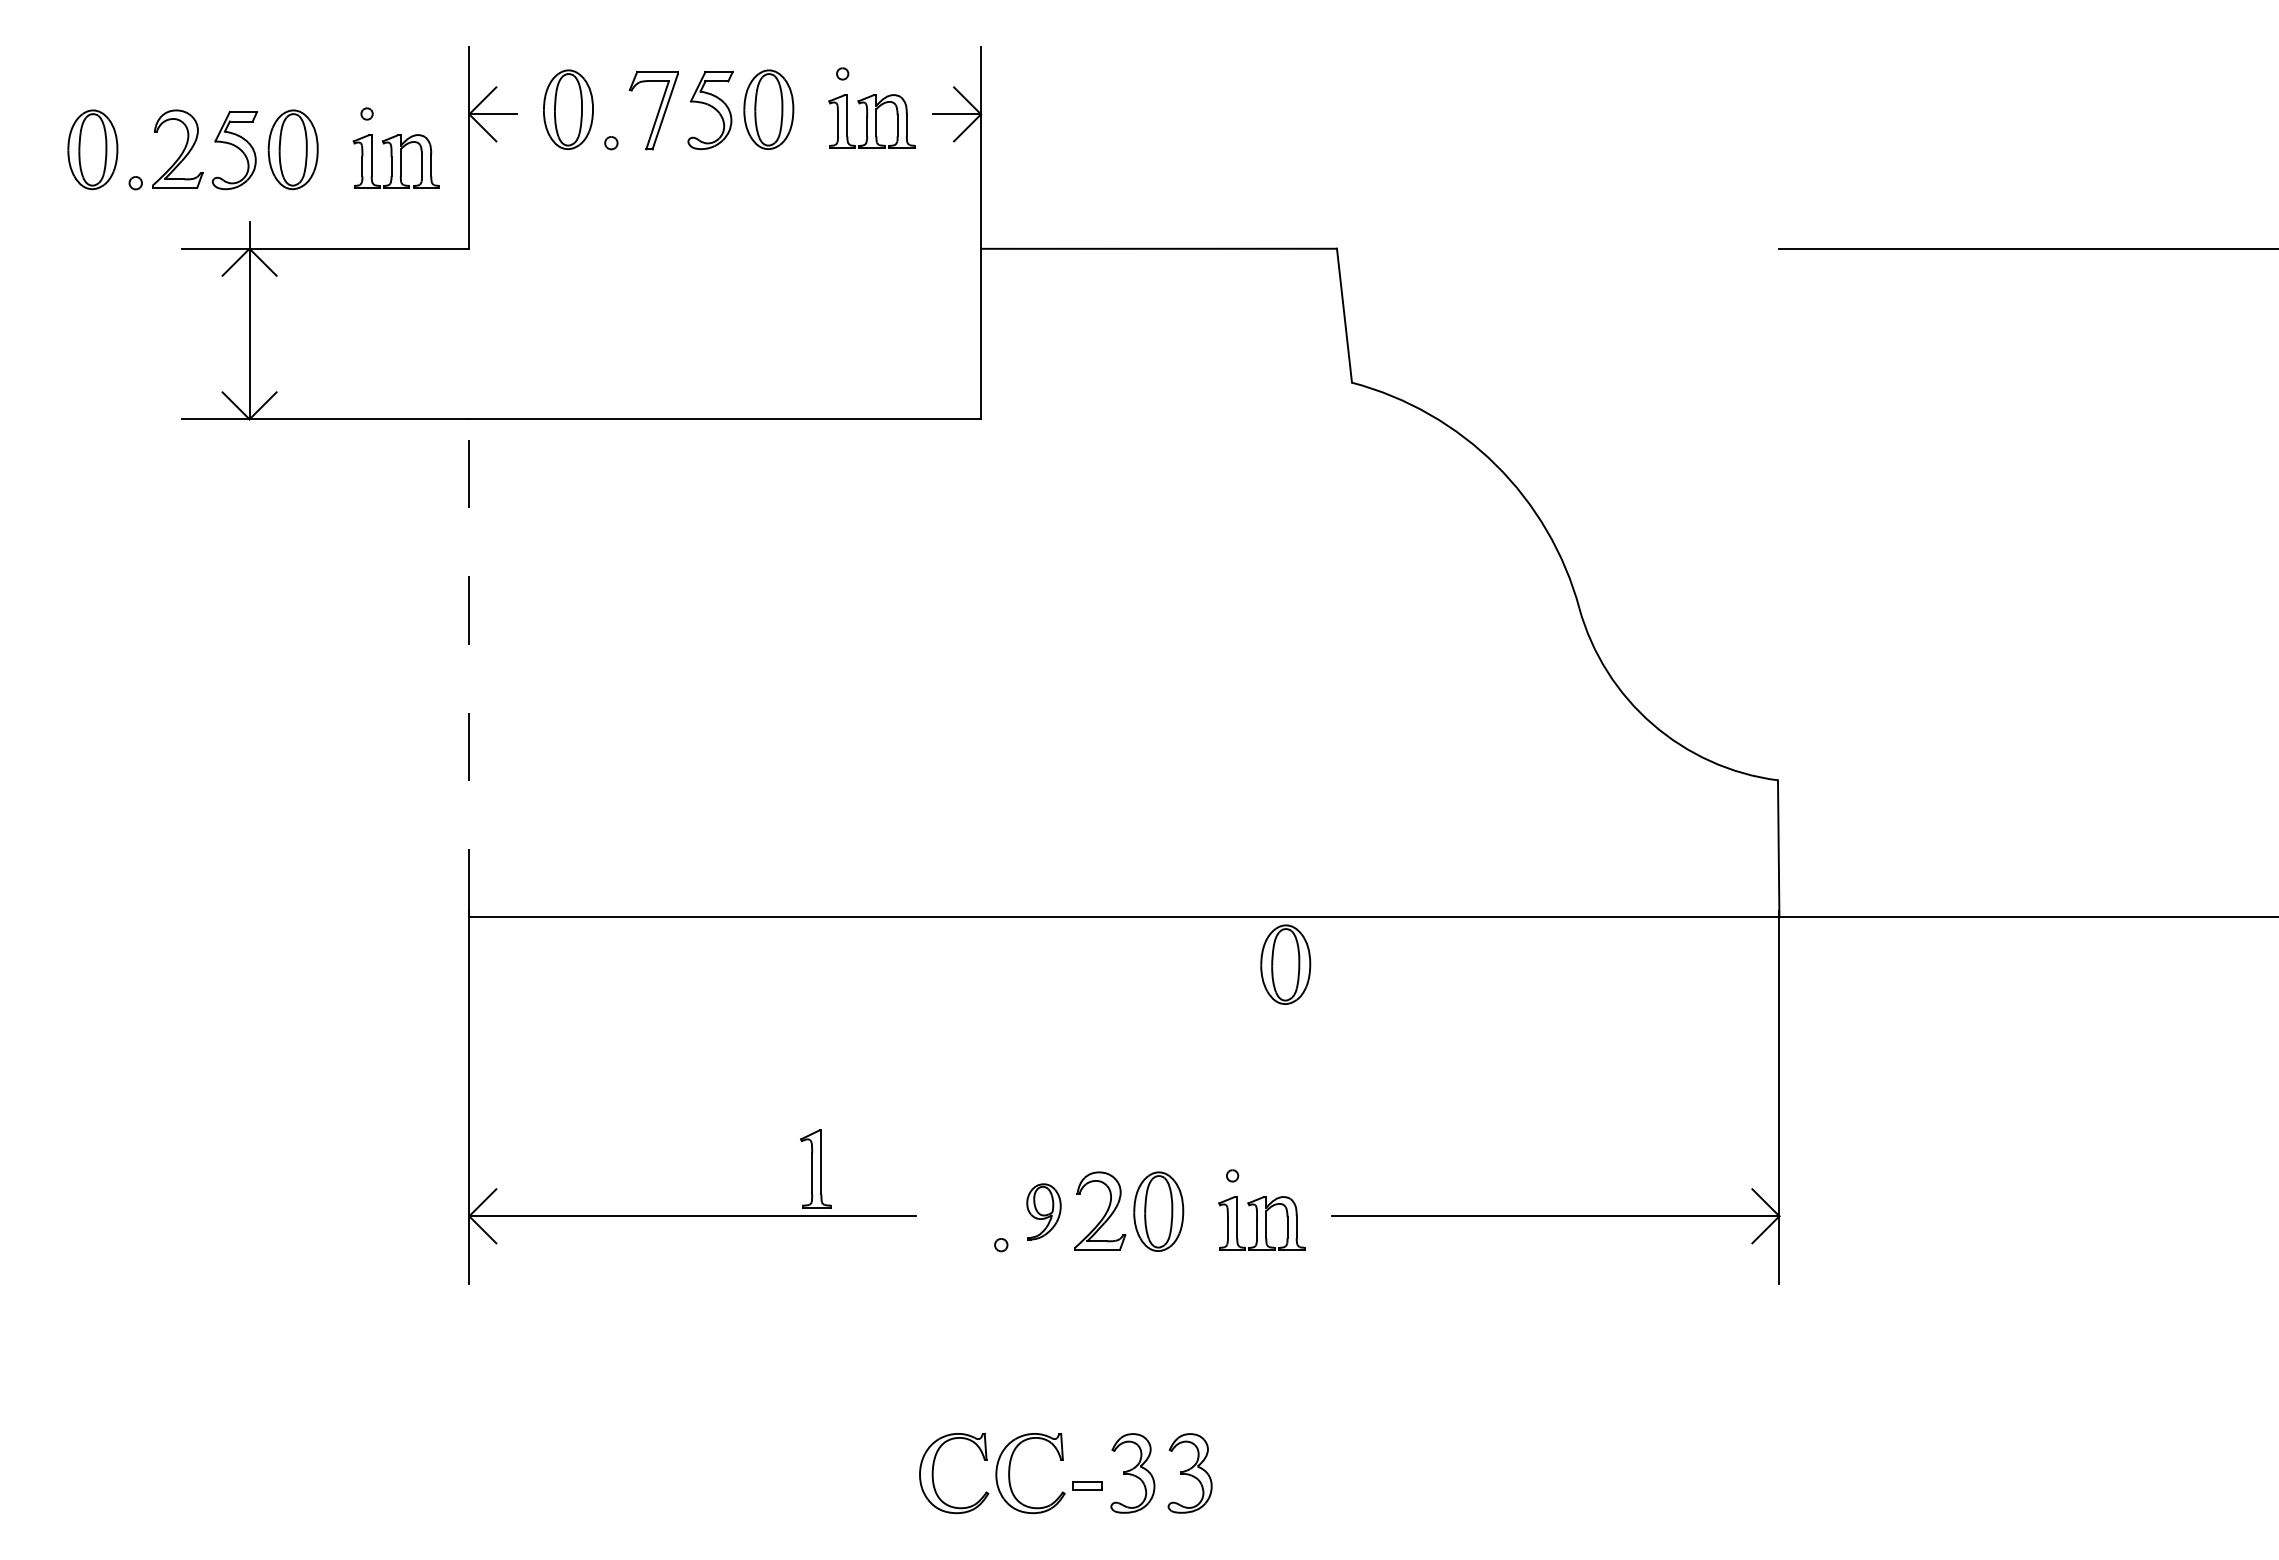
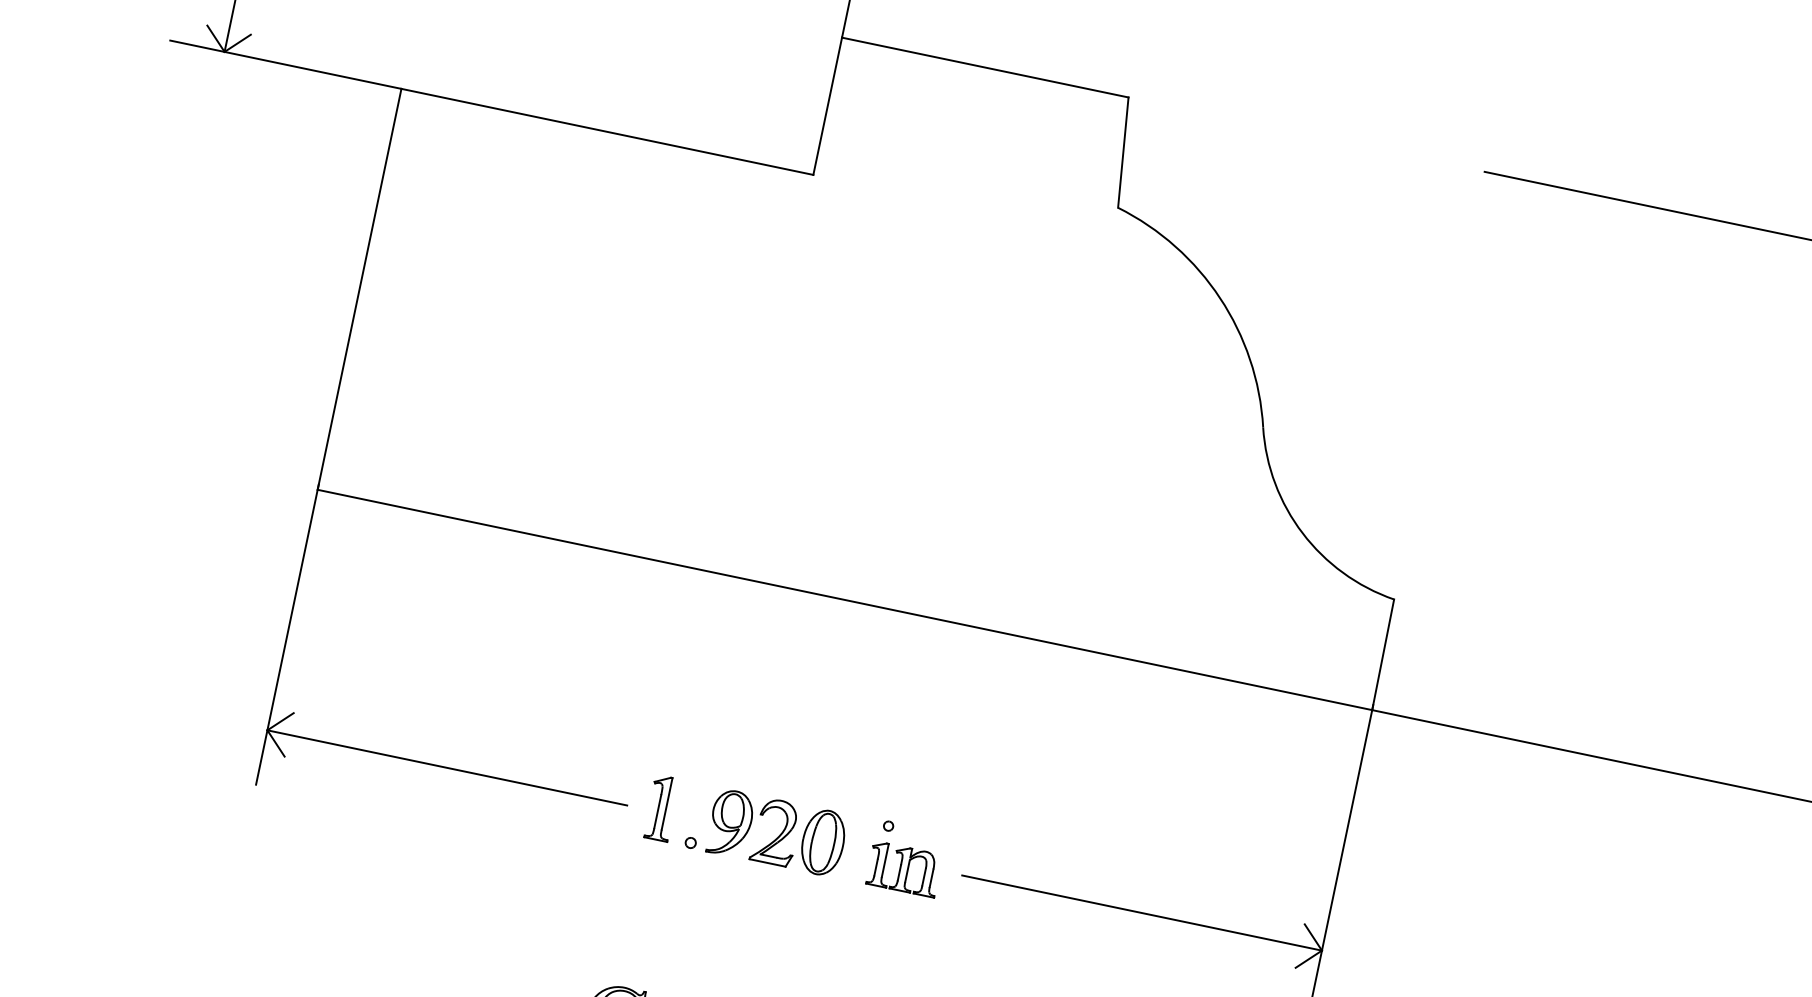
line: (469, 667) -> (359, 288), dashed -> solid
part: (1285, 964) -> (966, 664), removed
part: (815, 1168) -> (661, 807), moved
part: (1043, 1211) -> (730, 823), size x1.43

